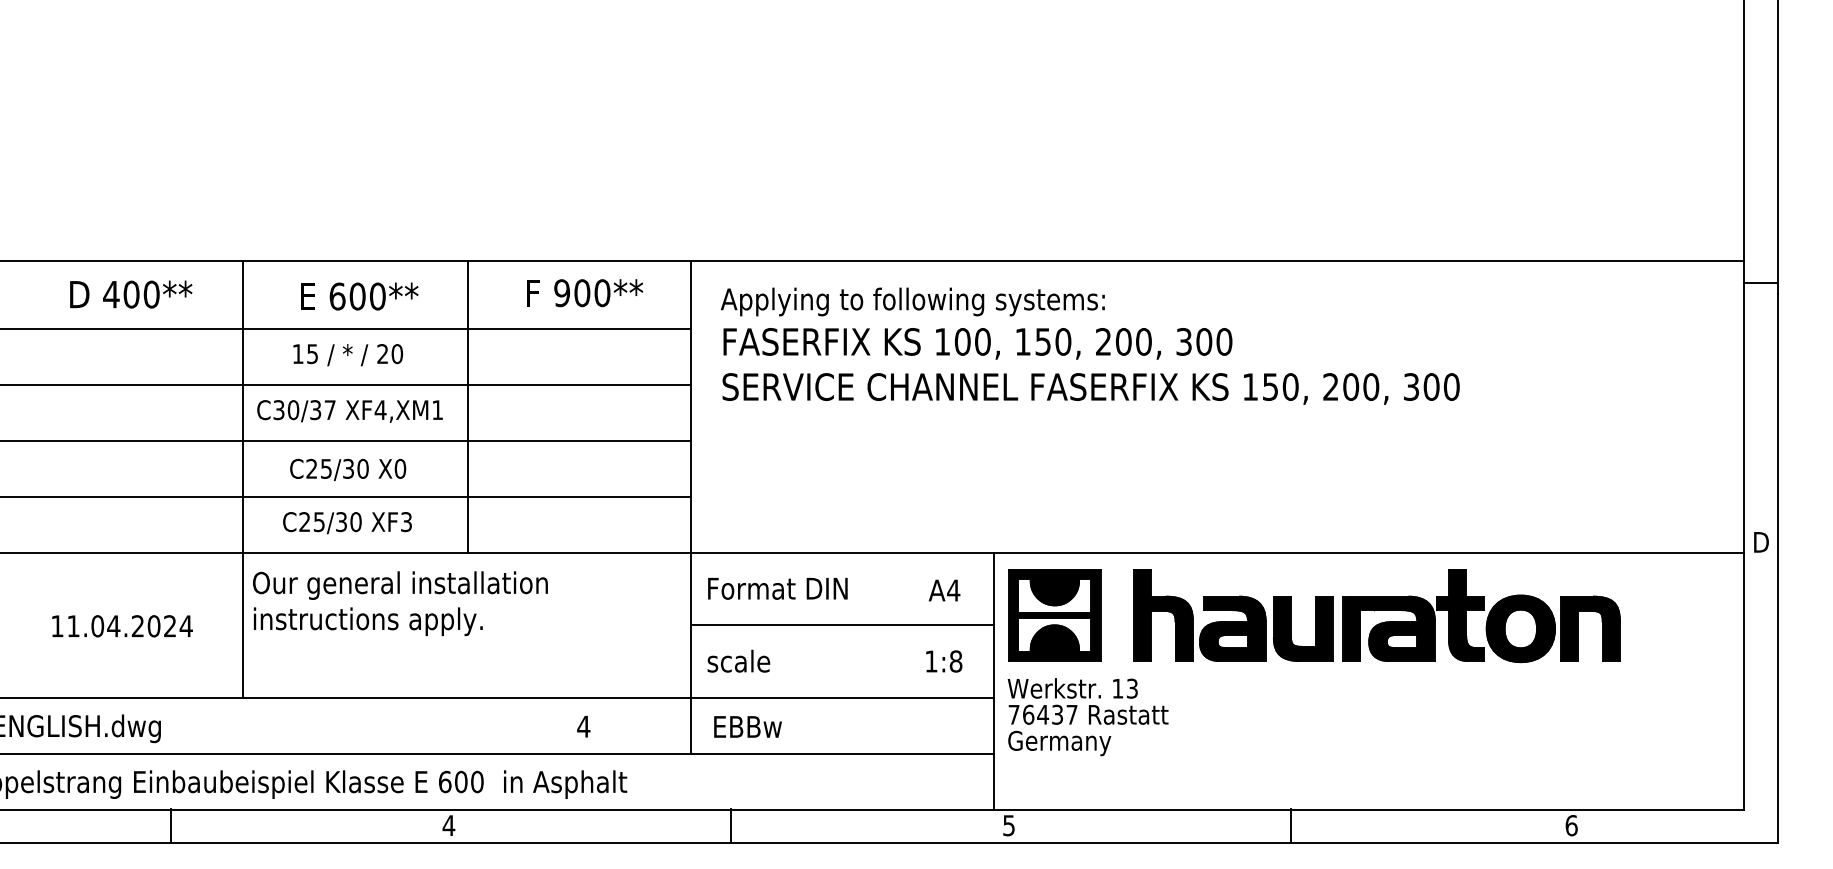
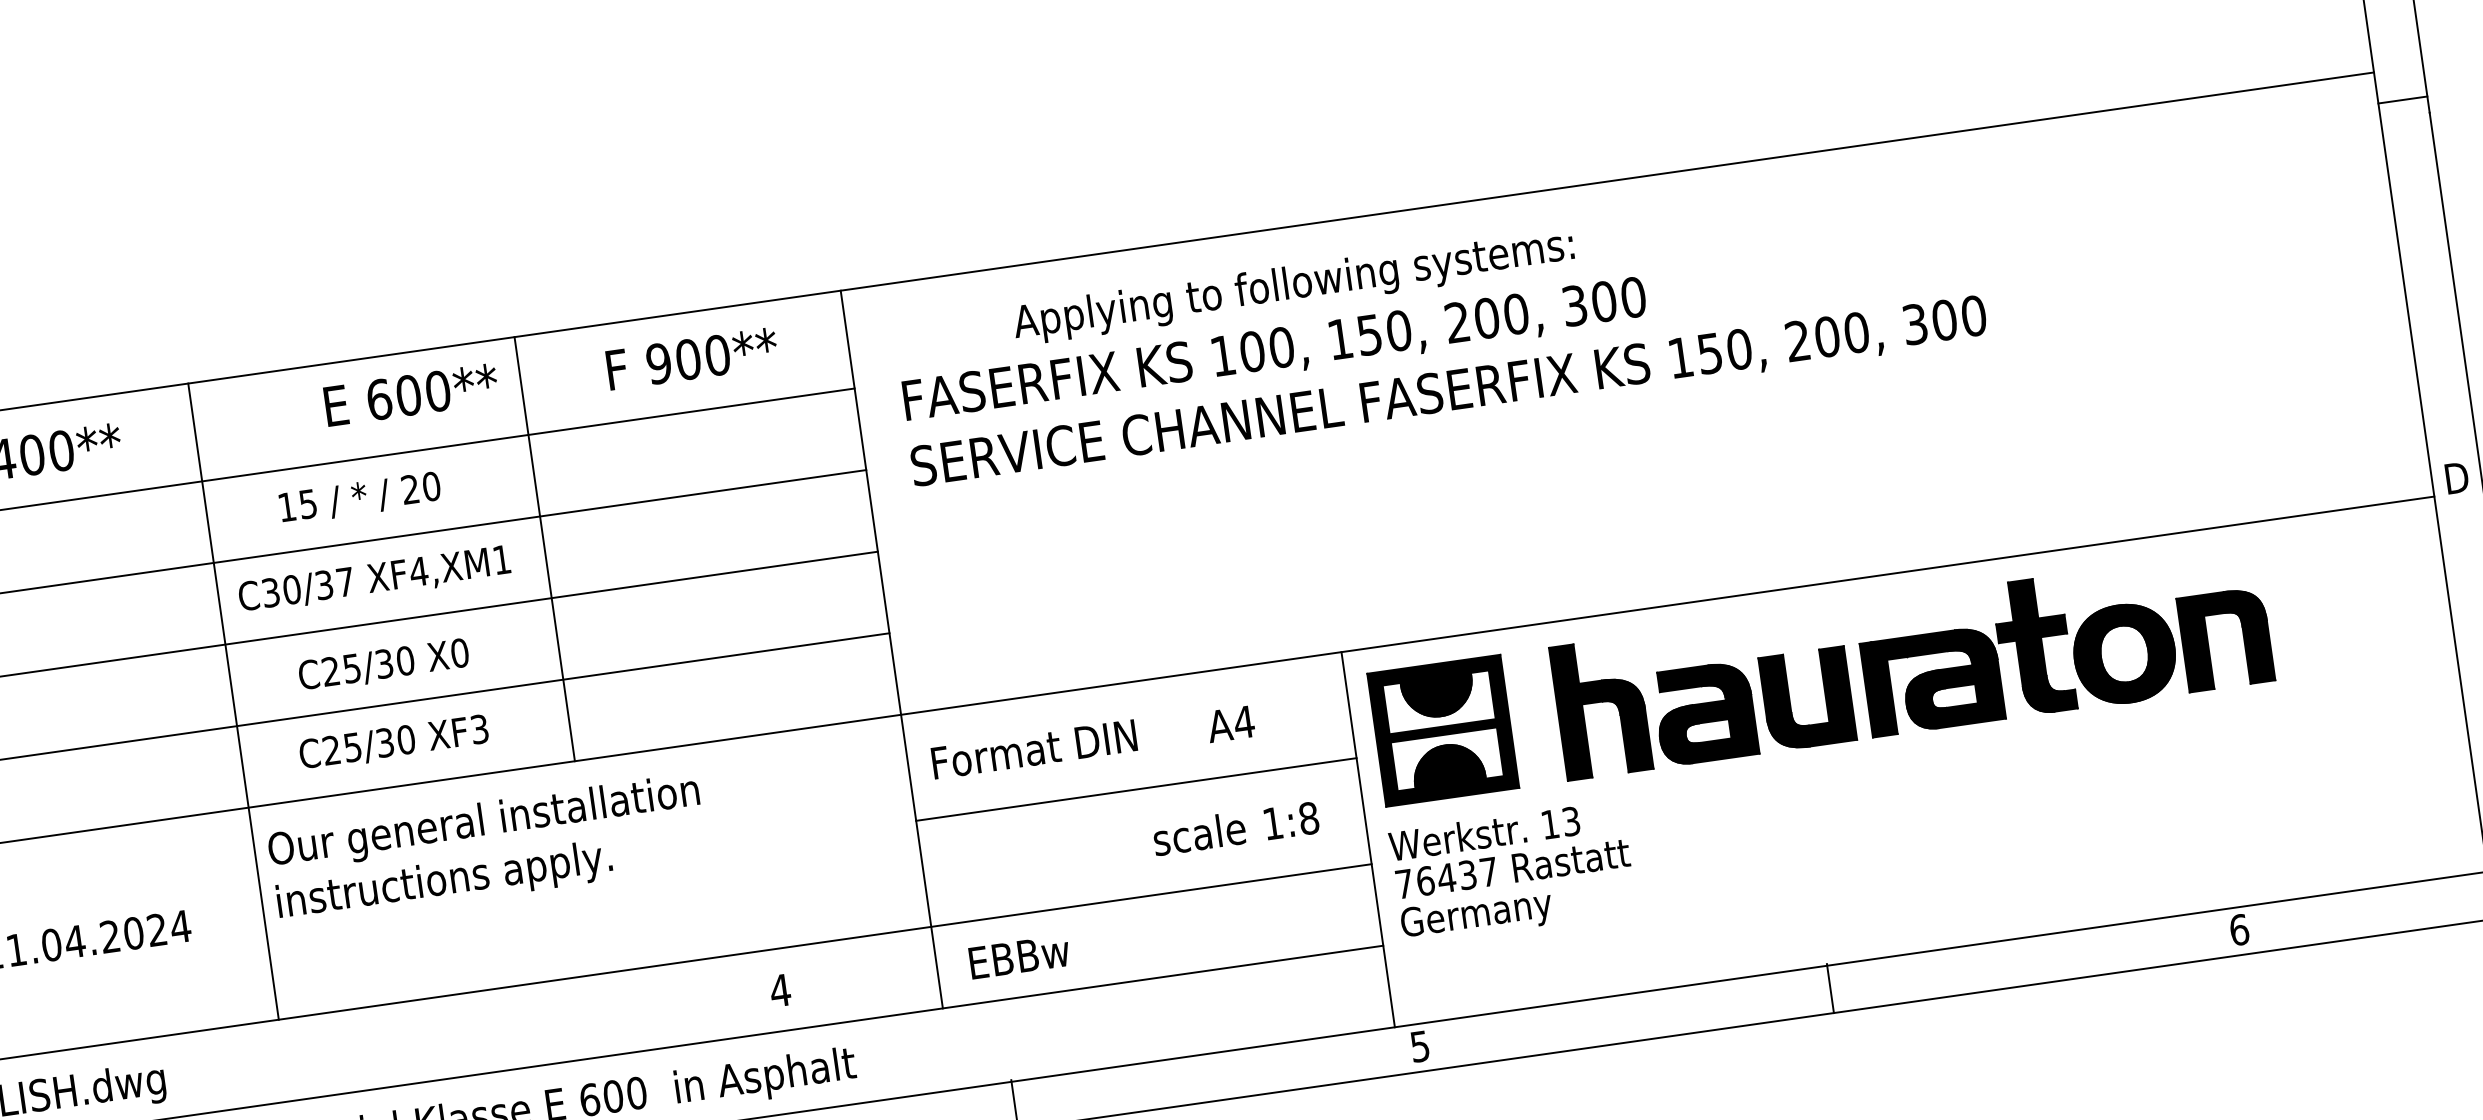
text: (359, 296) -> (411, 395), moved
text: (912, 301) -> (1293, 285), moved
text: (944, 590) -> (1230, 724), moved
text: (738, 660) -> (1198, 832), moved

